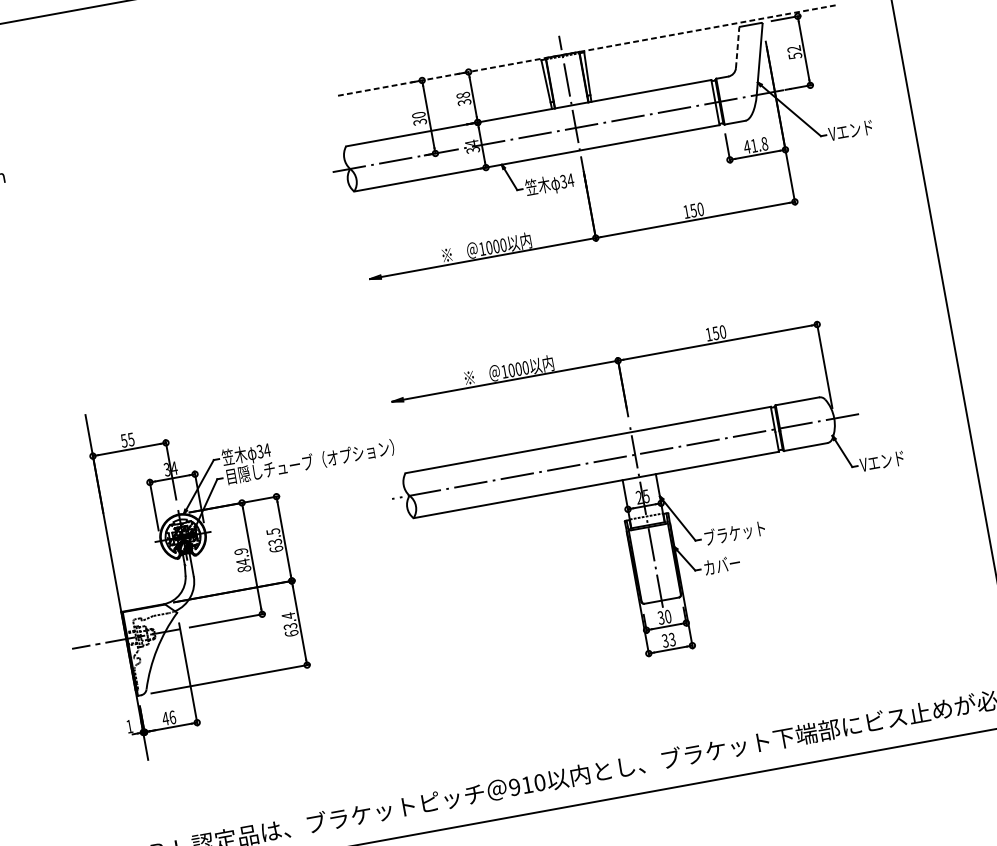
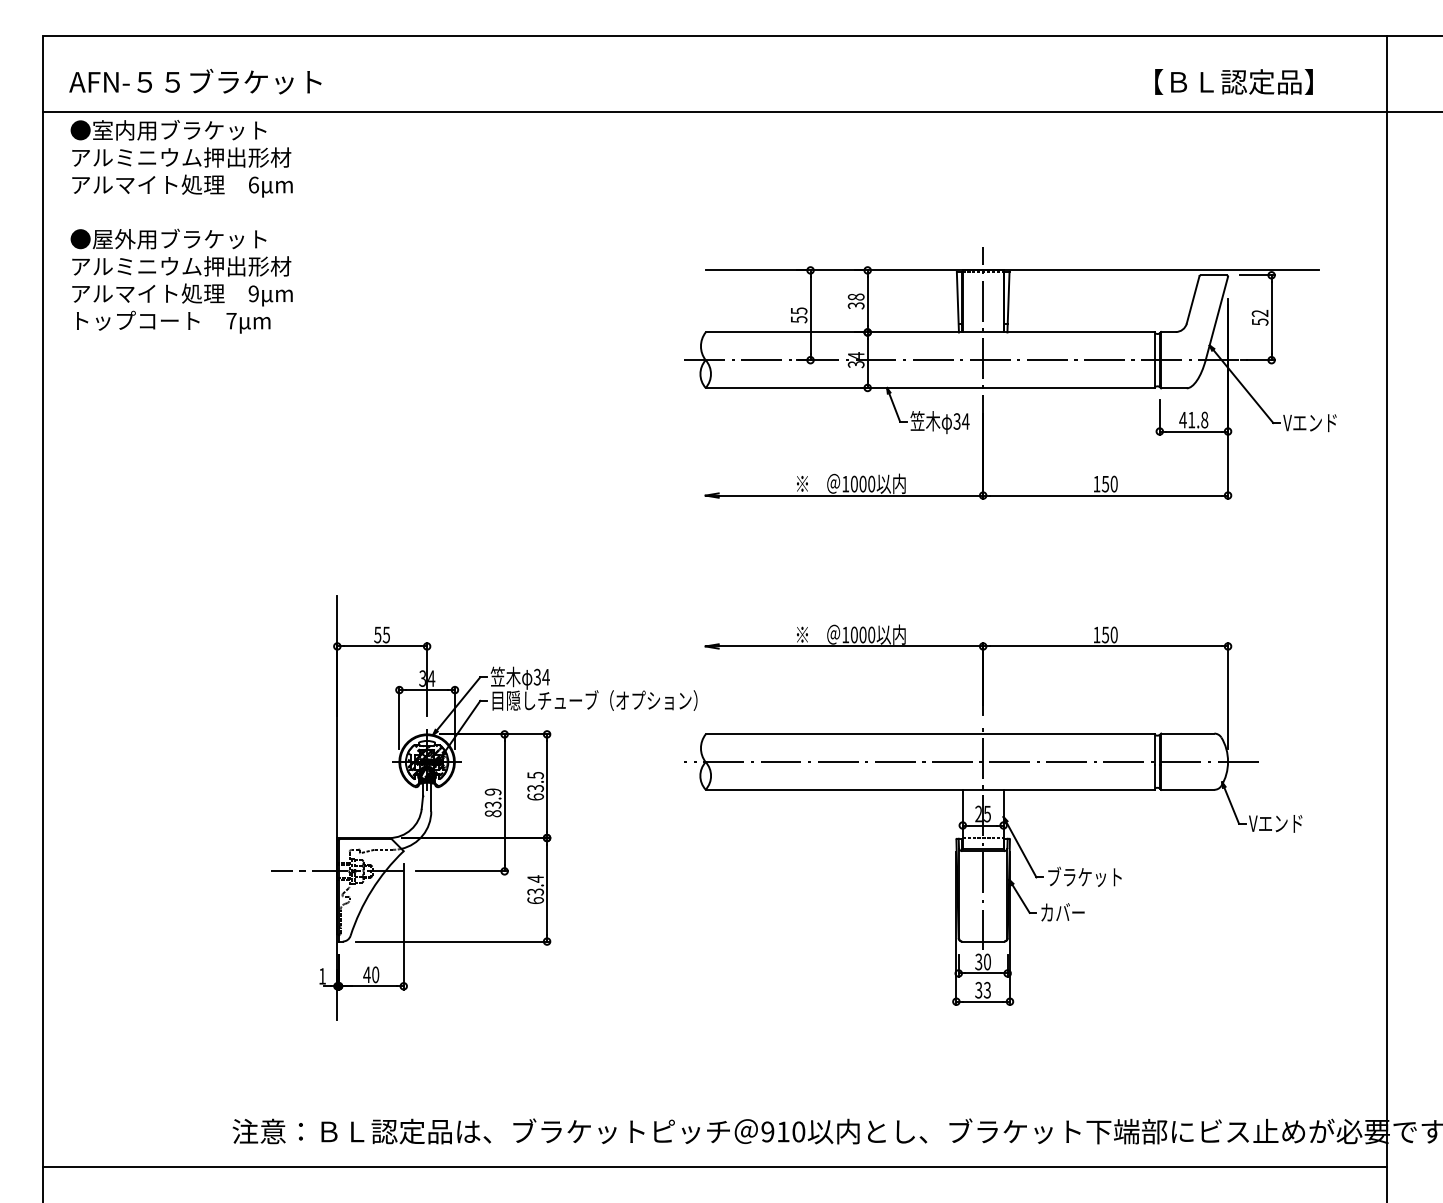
line: (737, 47) -> (1193, 299), dashed -> solid
line: (586, 50) -> (1012, 270), dashed -> solid
text: (418, 118) -> (798, 314), 30 -> 55
text: (242, 561) -> (492, 804), 84.9 -> 83.9
text: (172, 717) -> (375, 974), 46 -> 40

